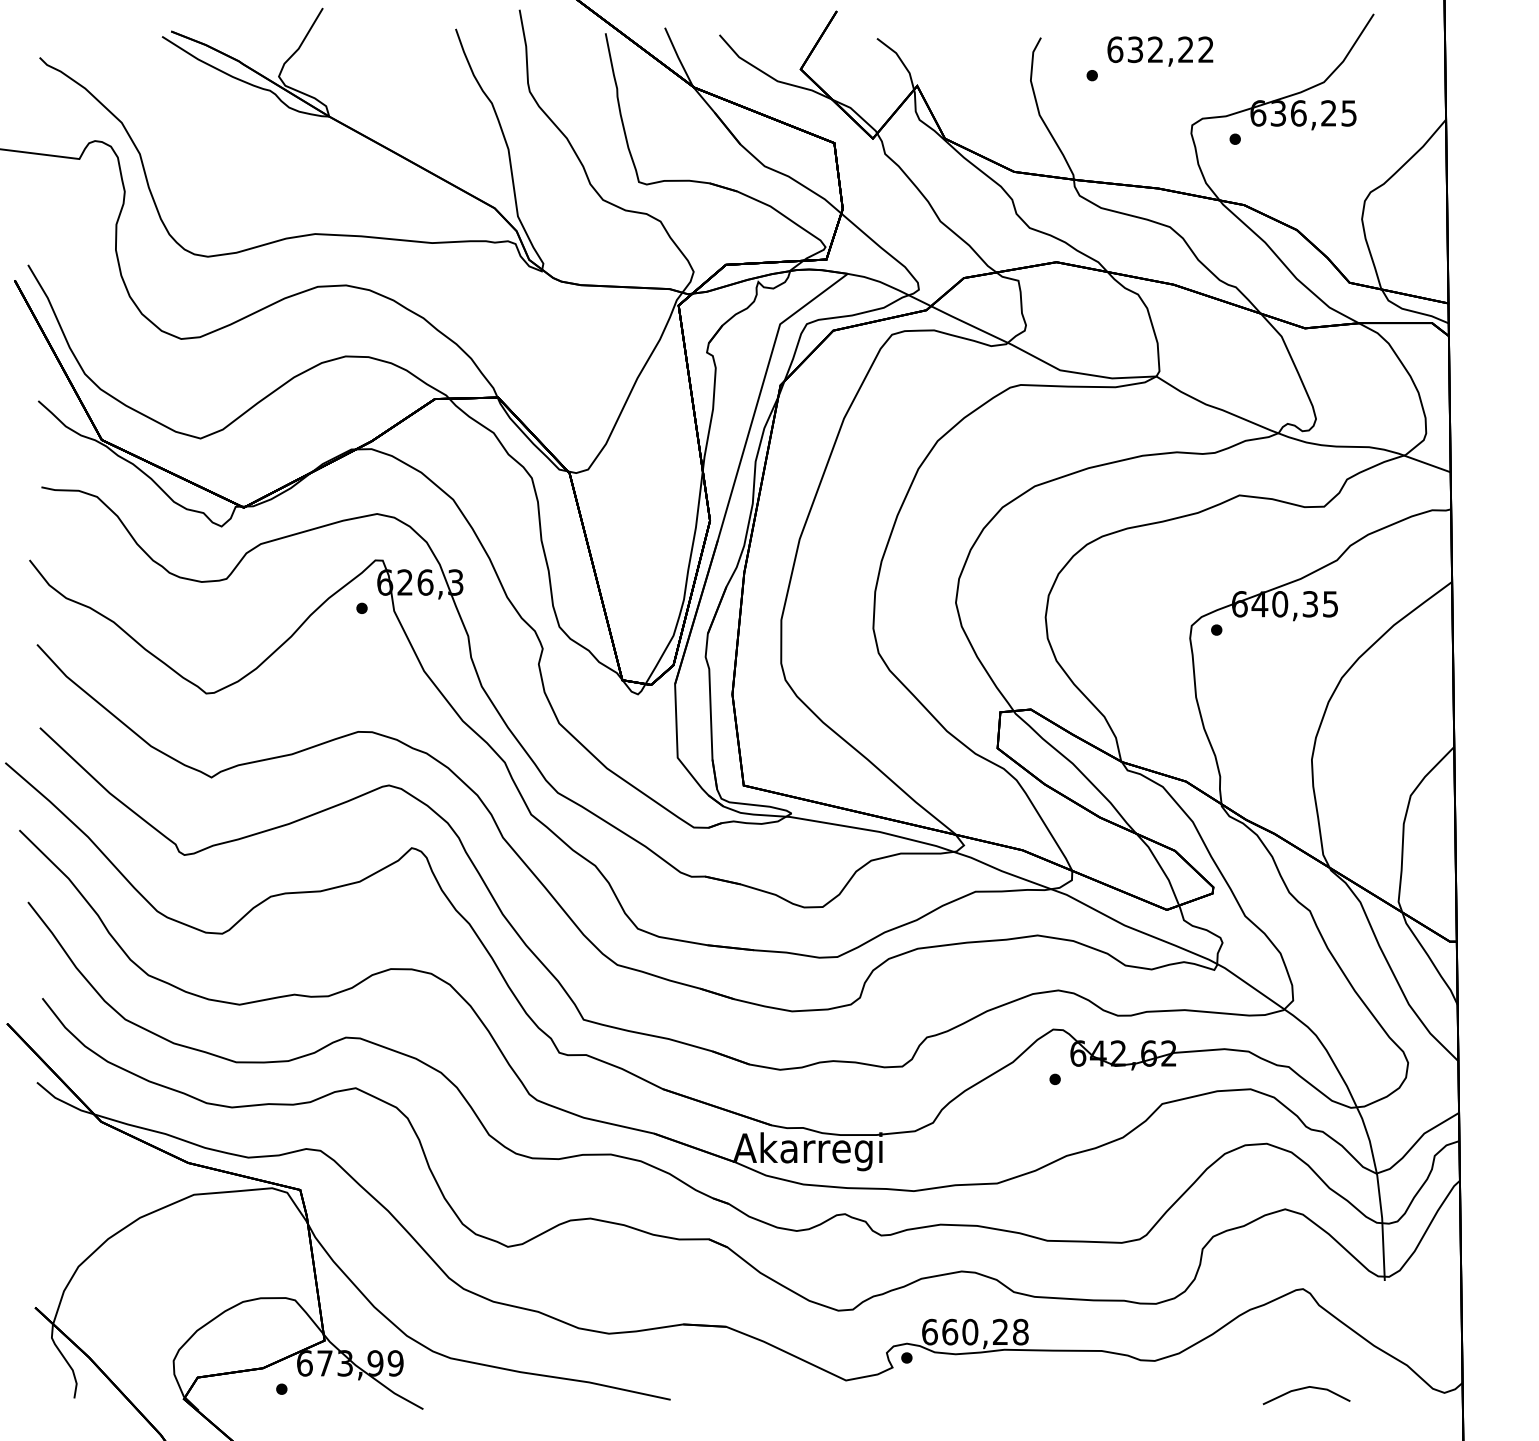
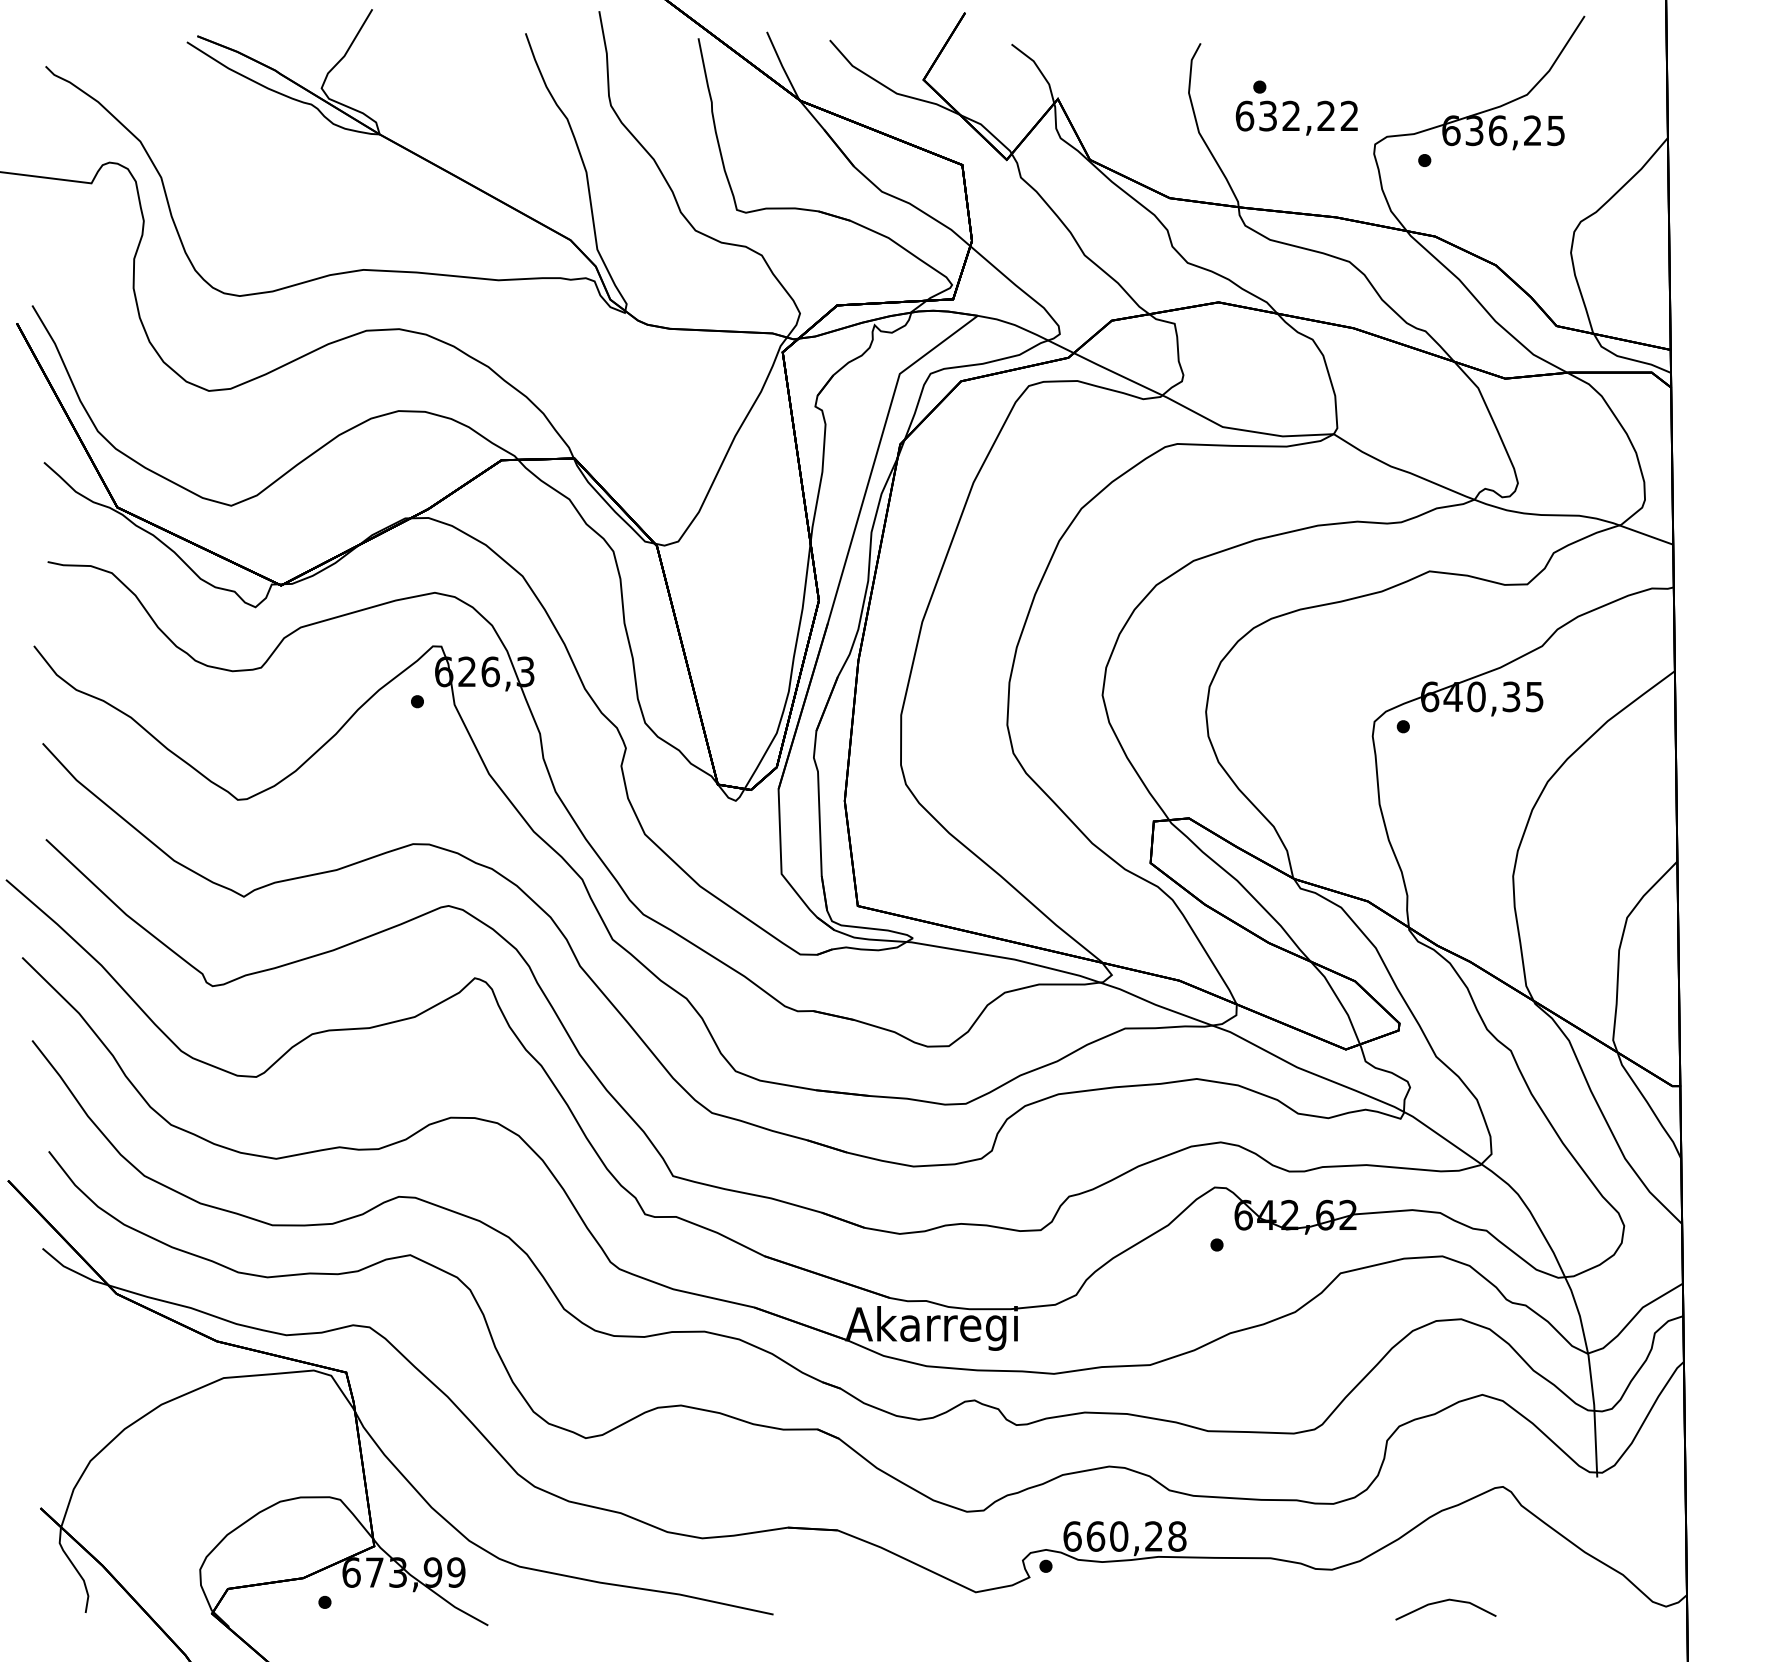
text: (1160, 51) -> (1296, 118), moved
line: (1303, 1389) -> (1442, 1602), moved

